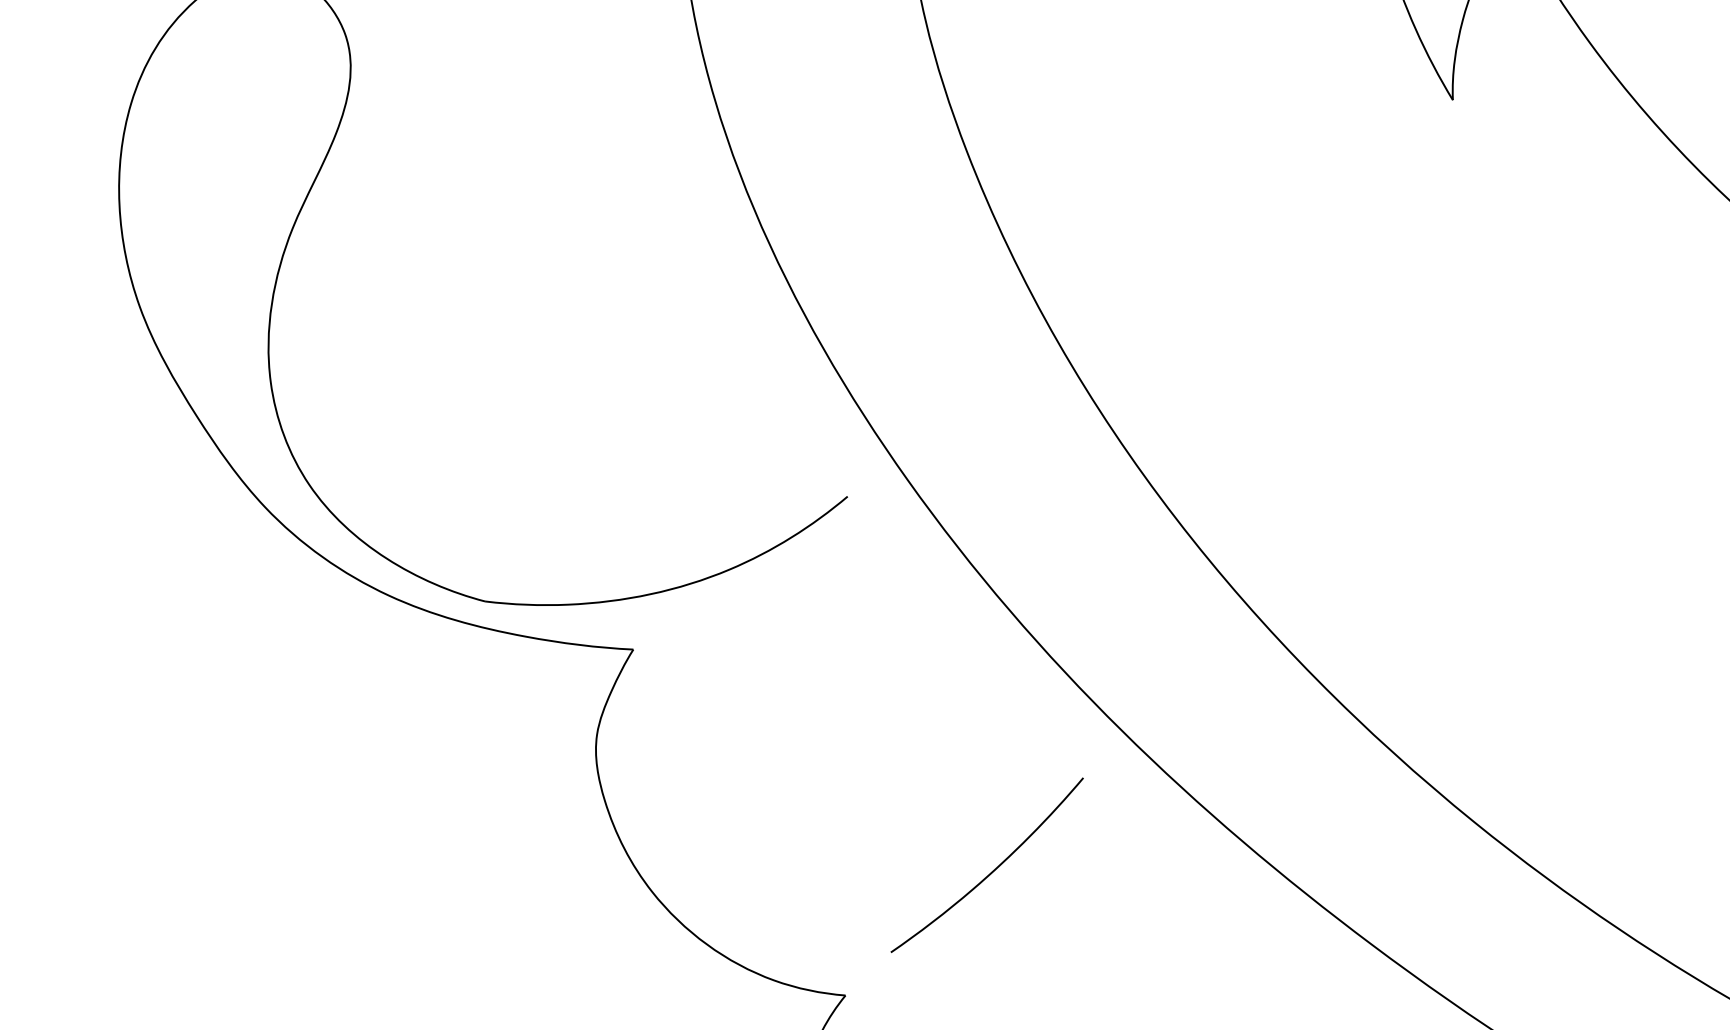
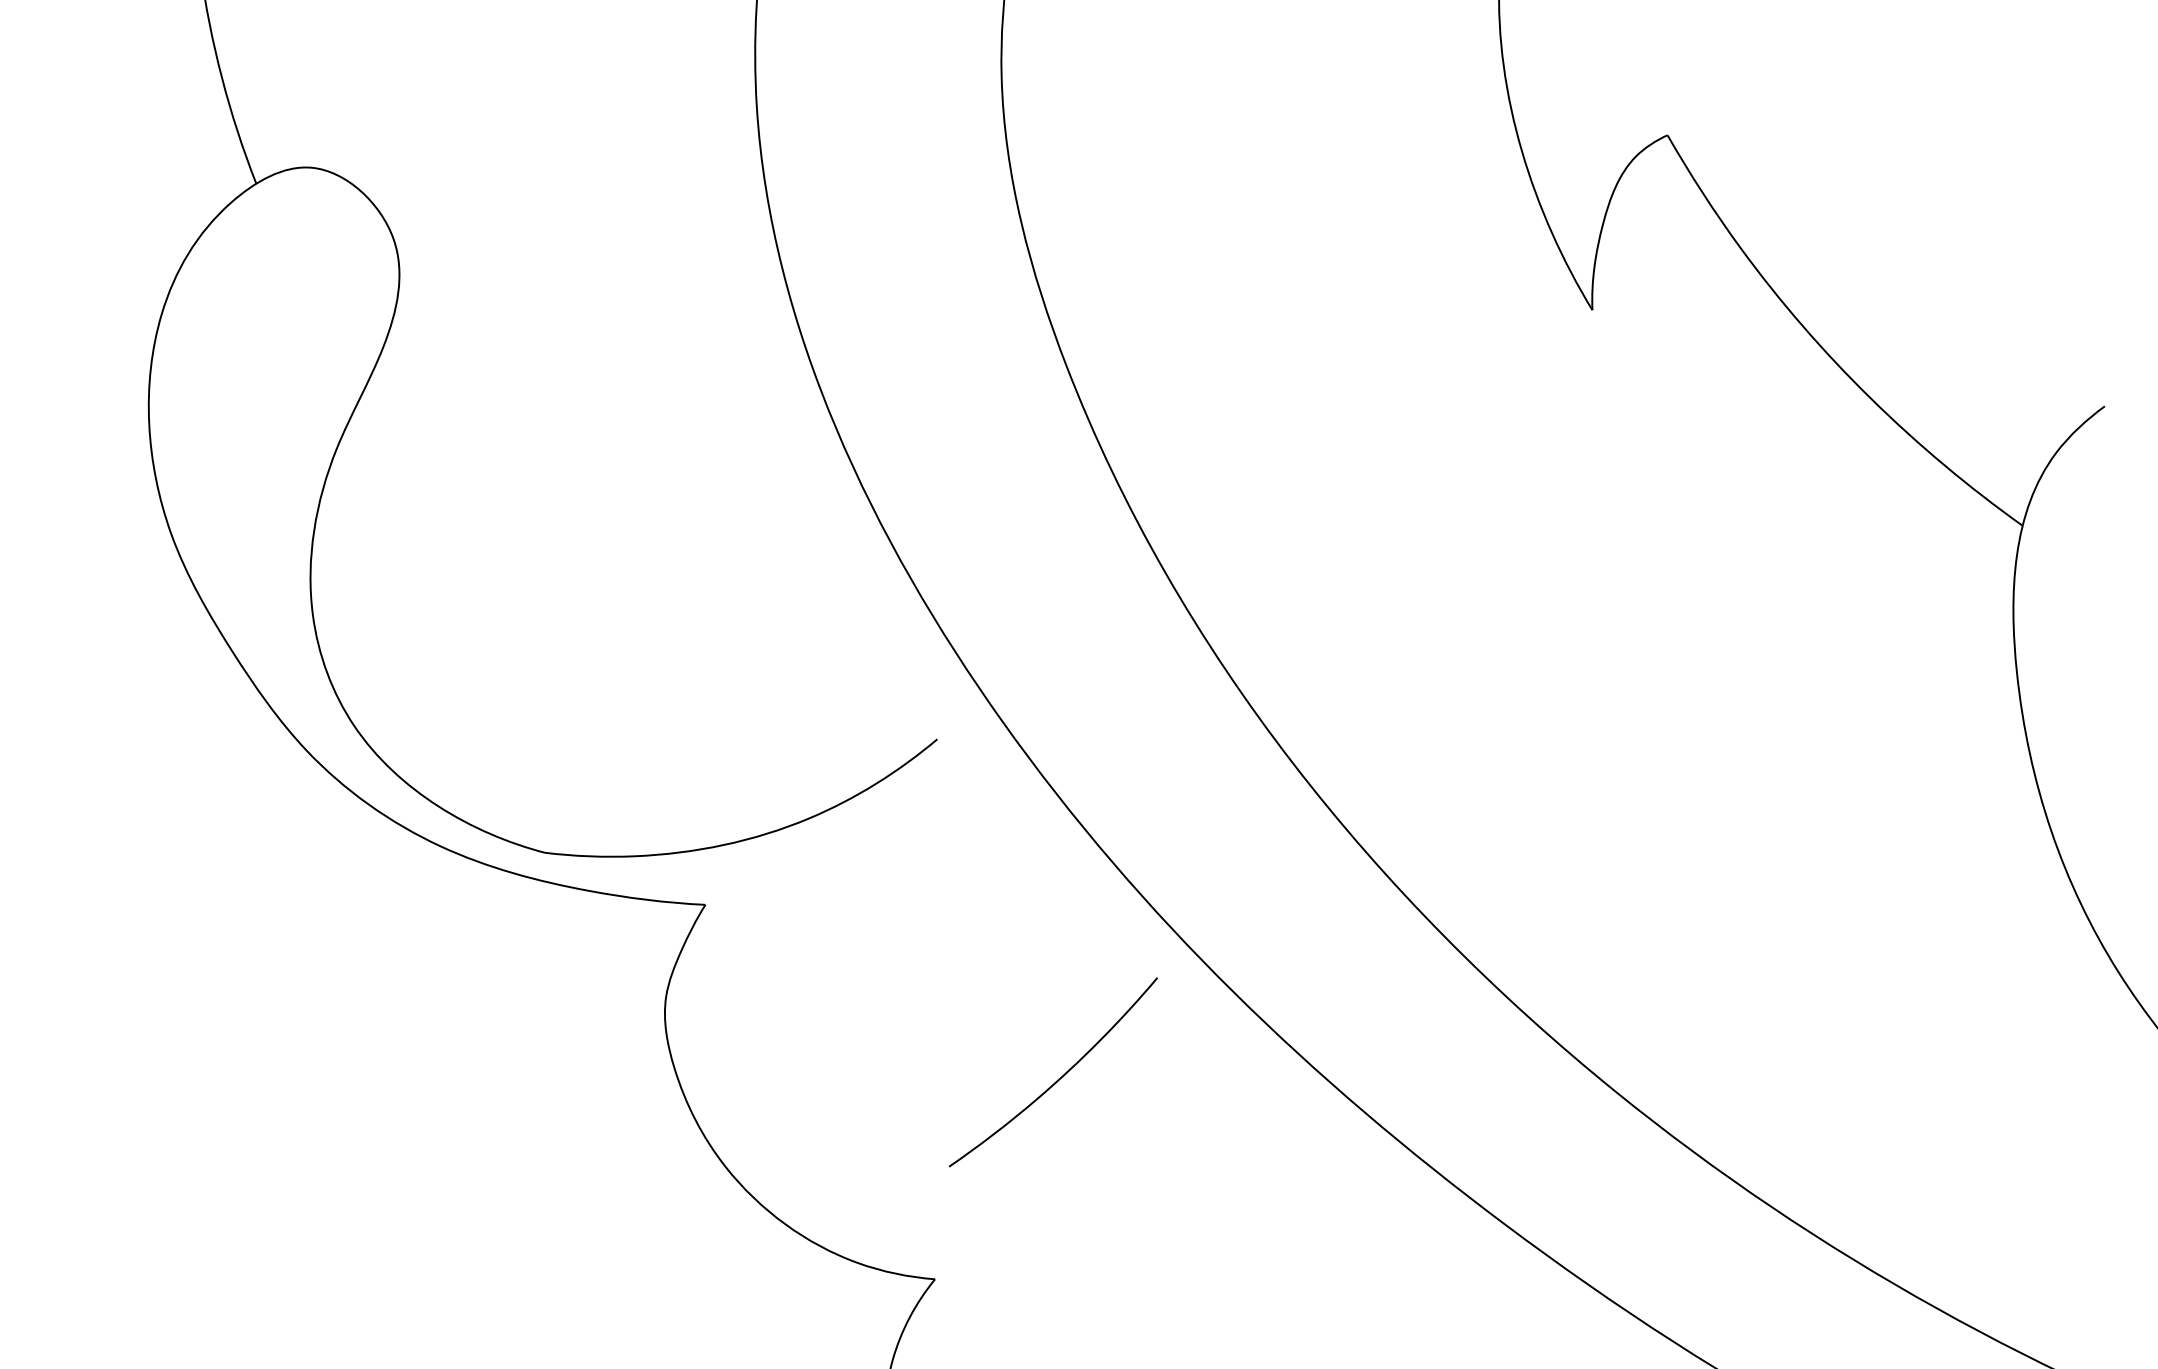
curve: (991, 871) -> (1057, 1079), moved

